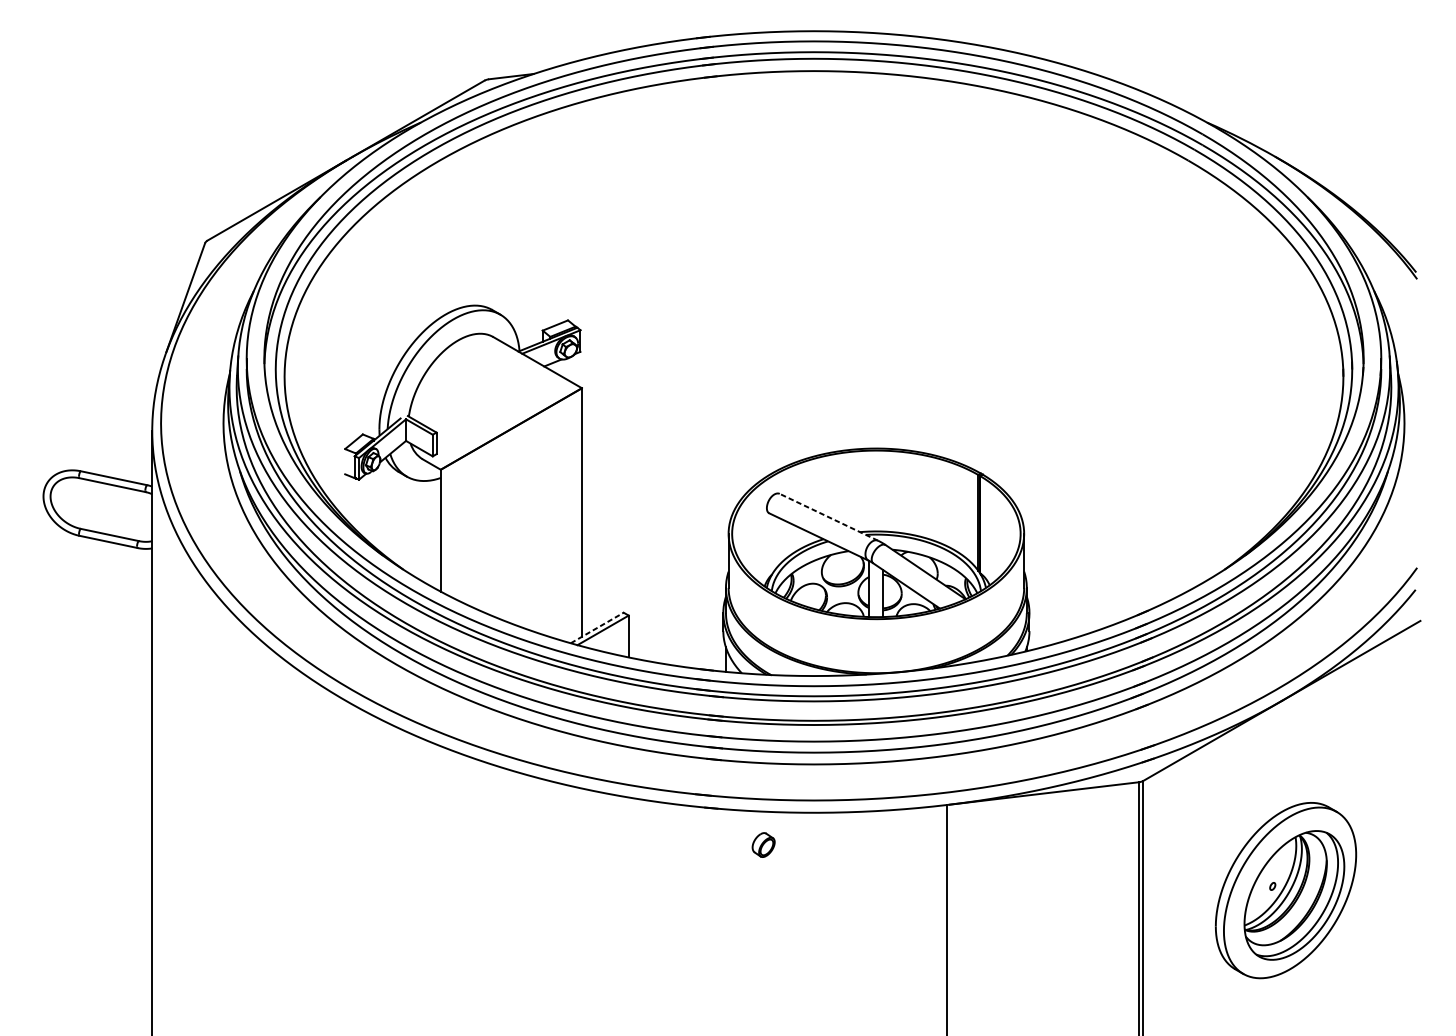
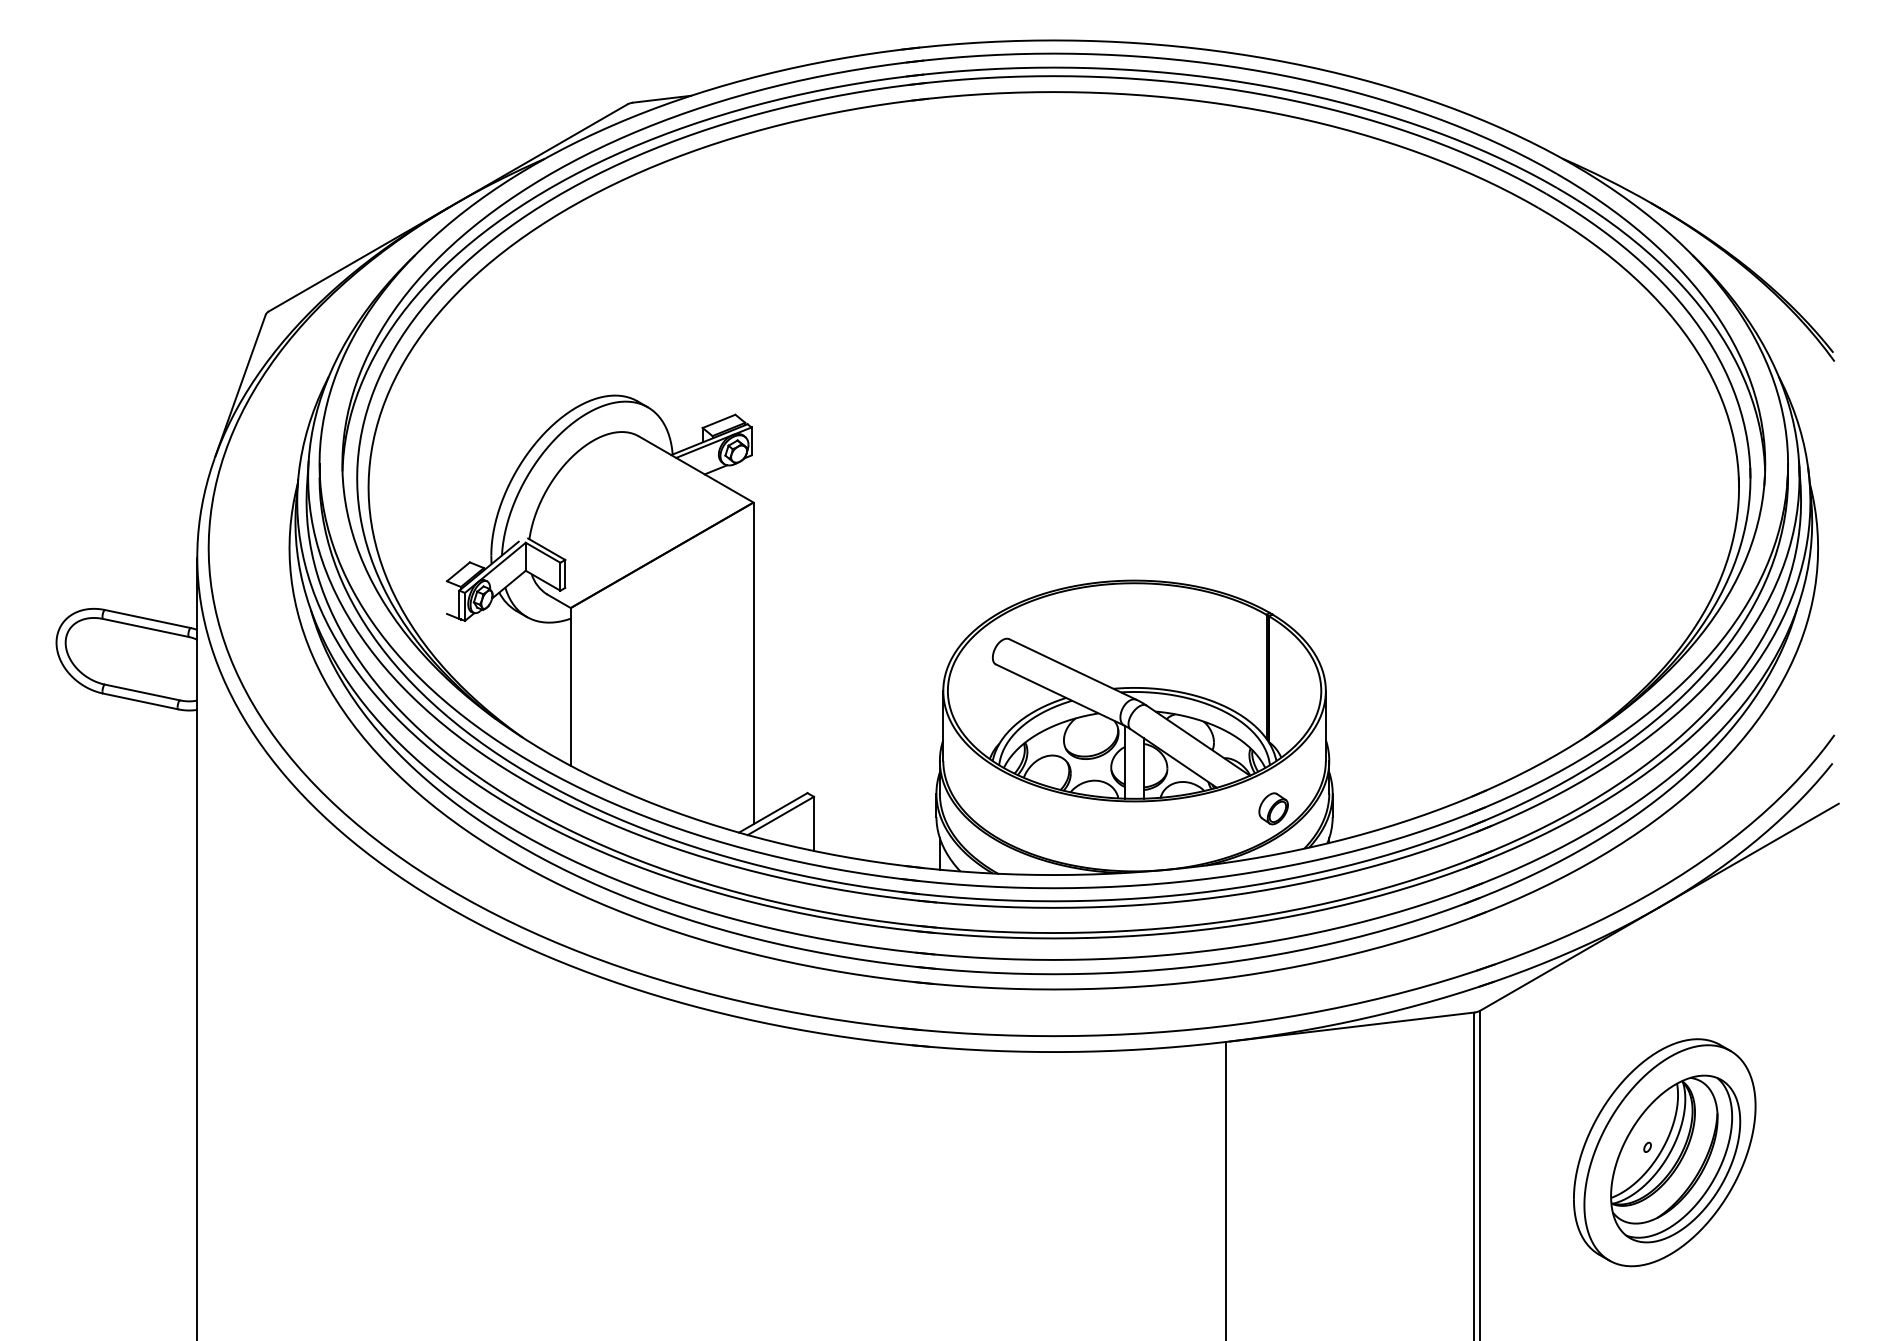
line: (828, 517) -> (1072, 669), dashed -> solid
line: (597, 627) -> (773, 812), dashed -> solid
part: (763, 844) -> (1273, 808), moved

